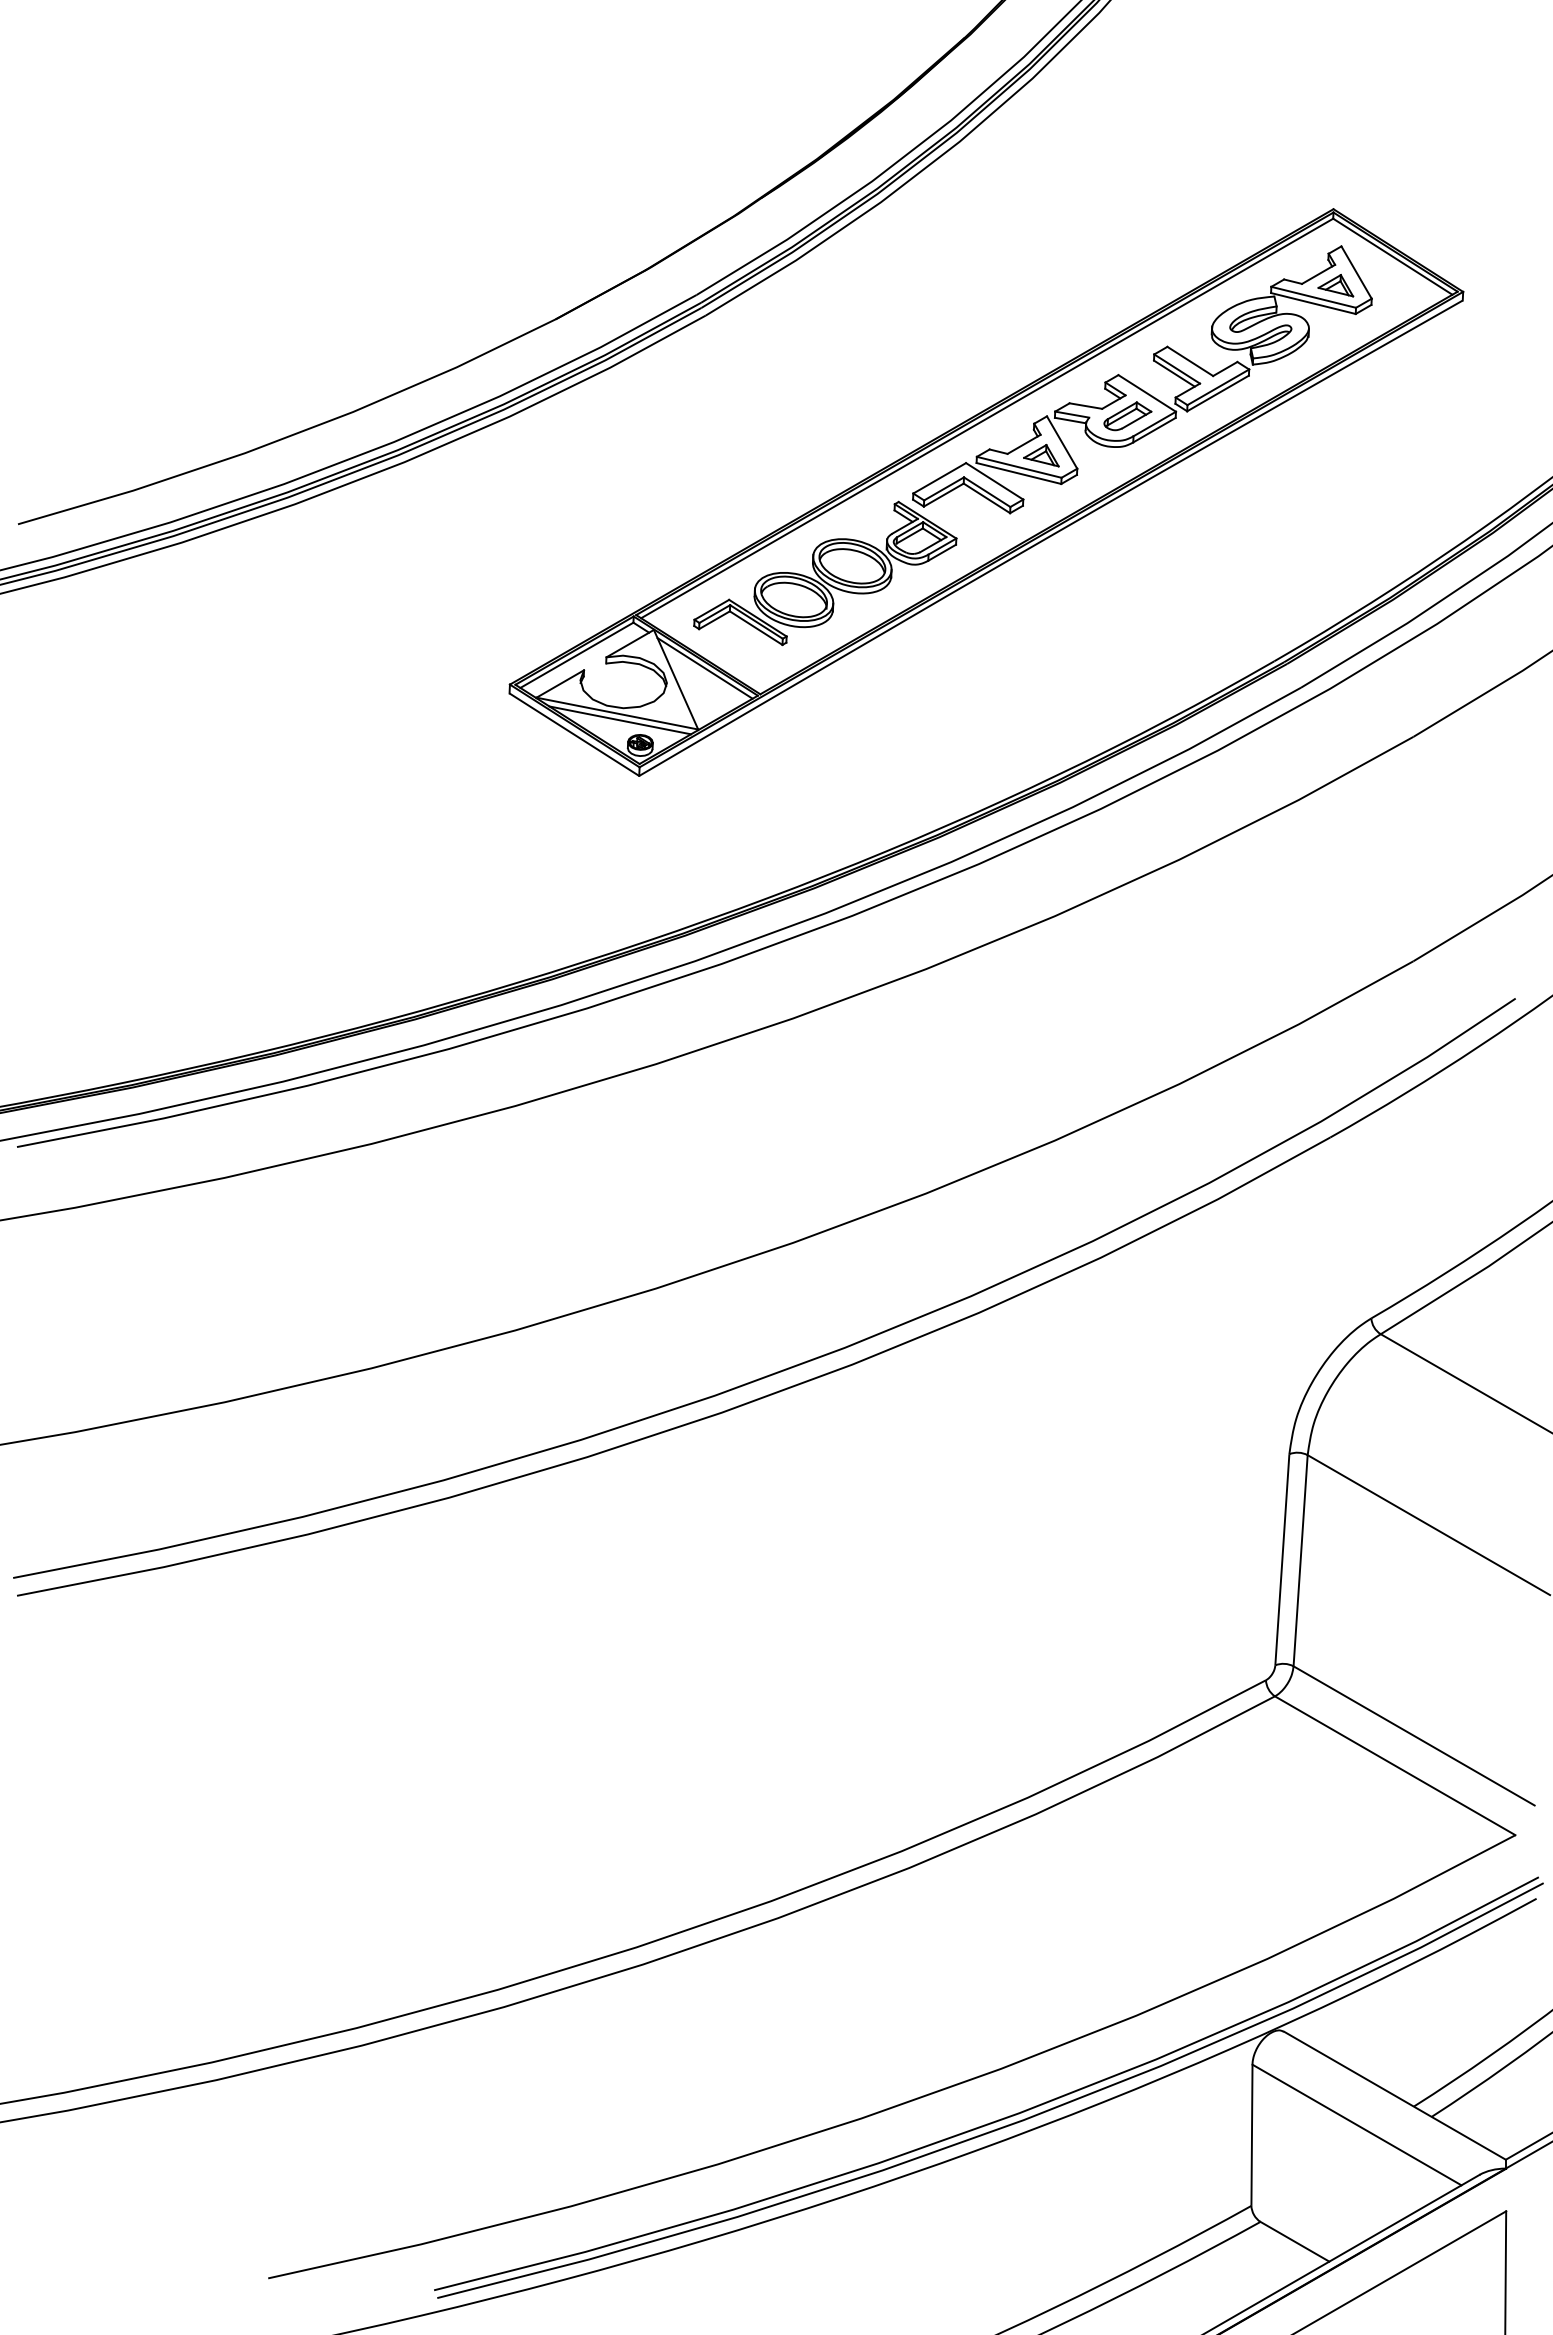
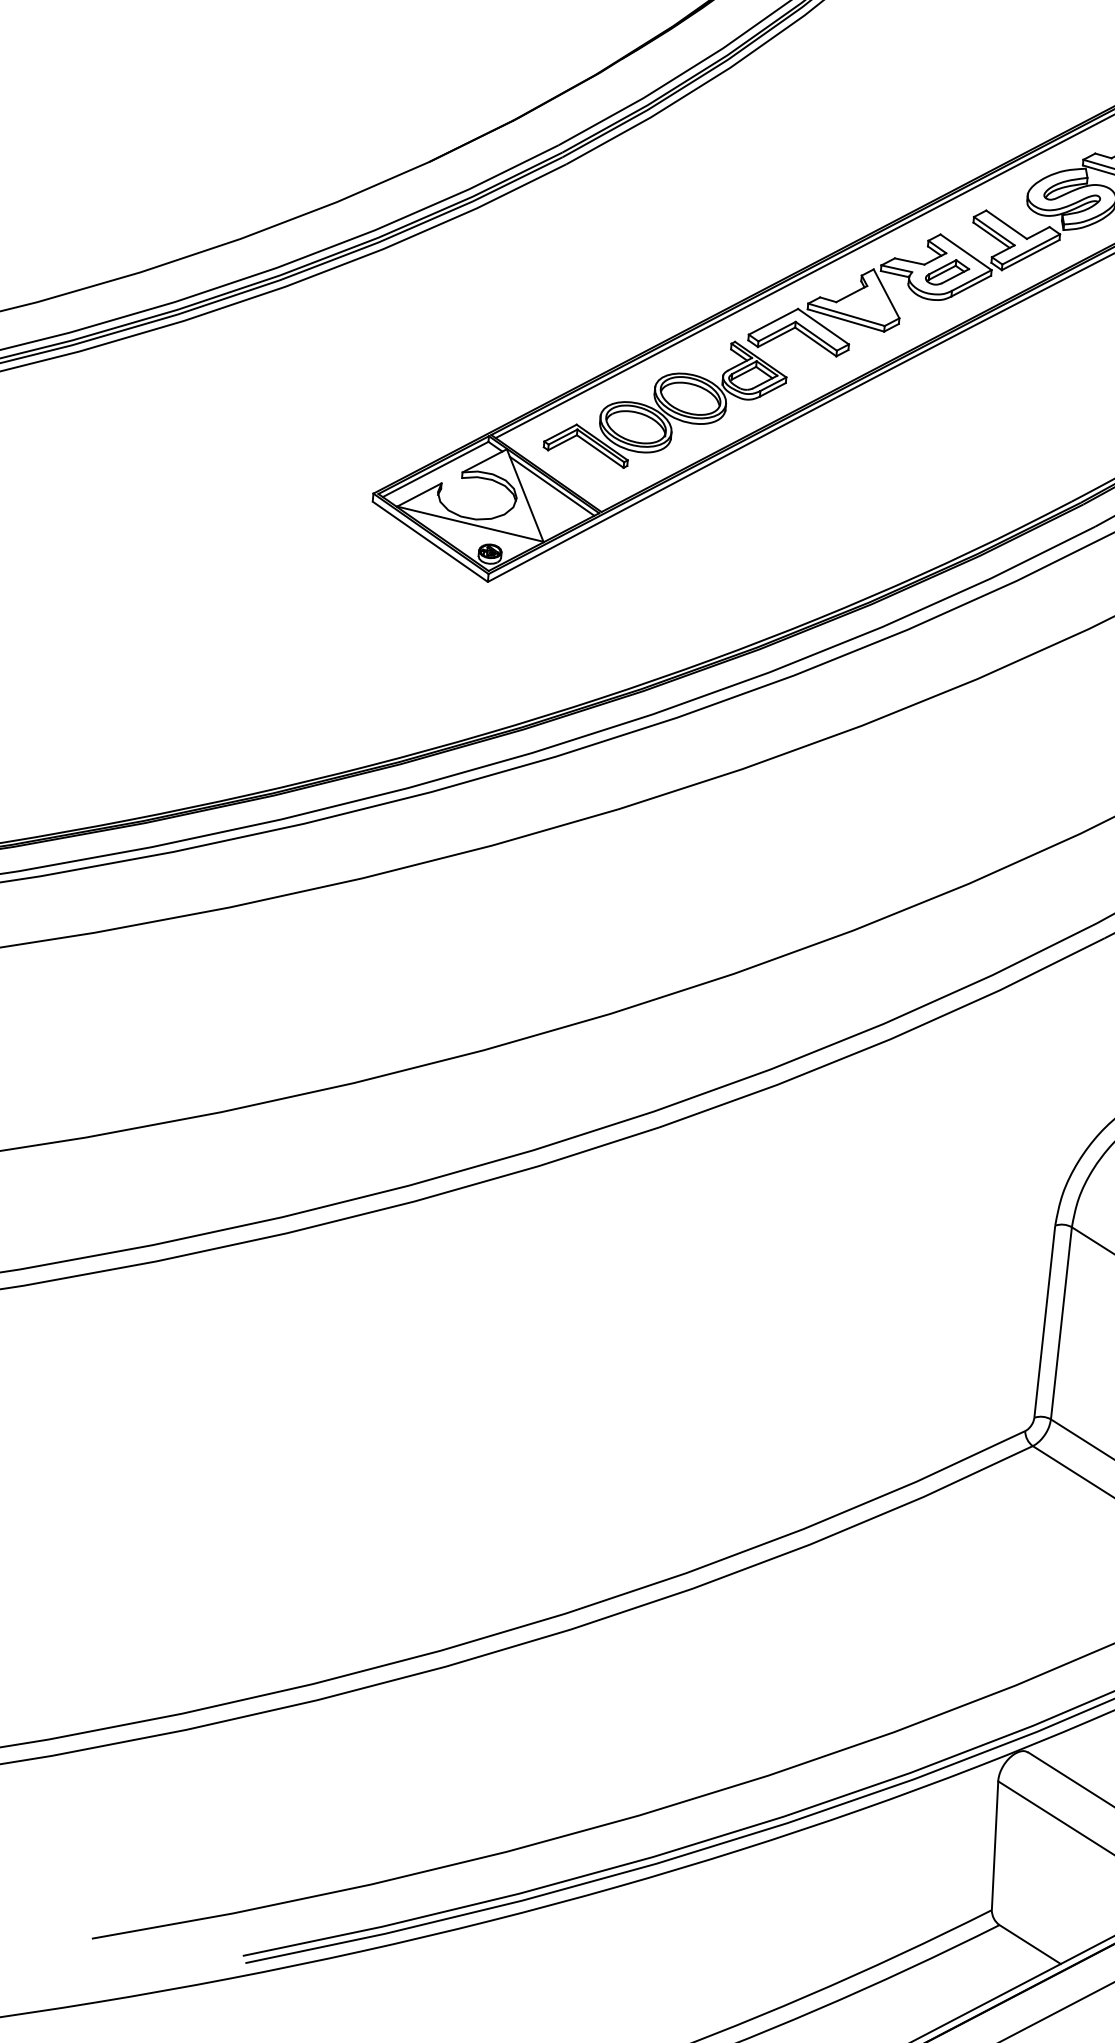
part: (1041, 455) -> (867, 304), removed
line: (620, 720) -> (472, 530), removed

